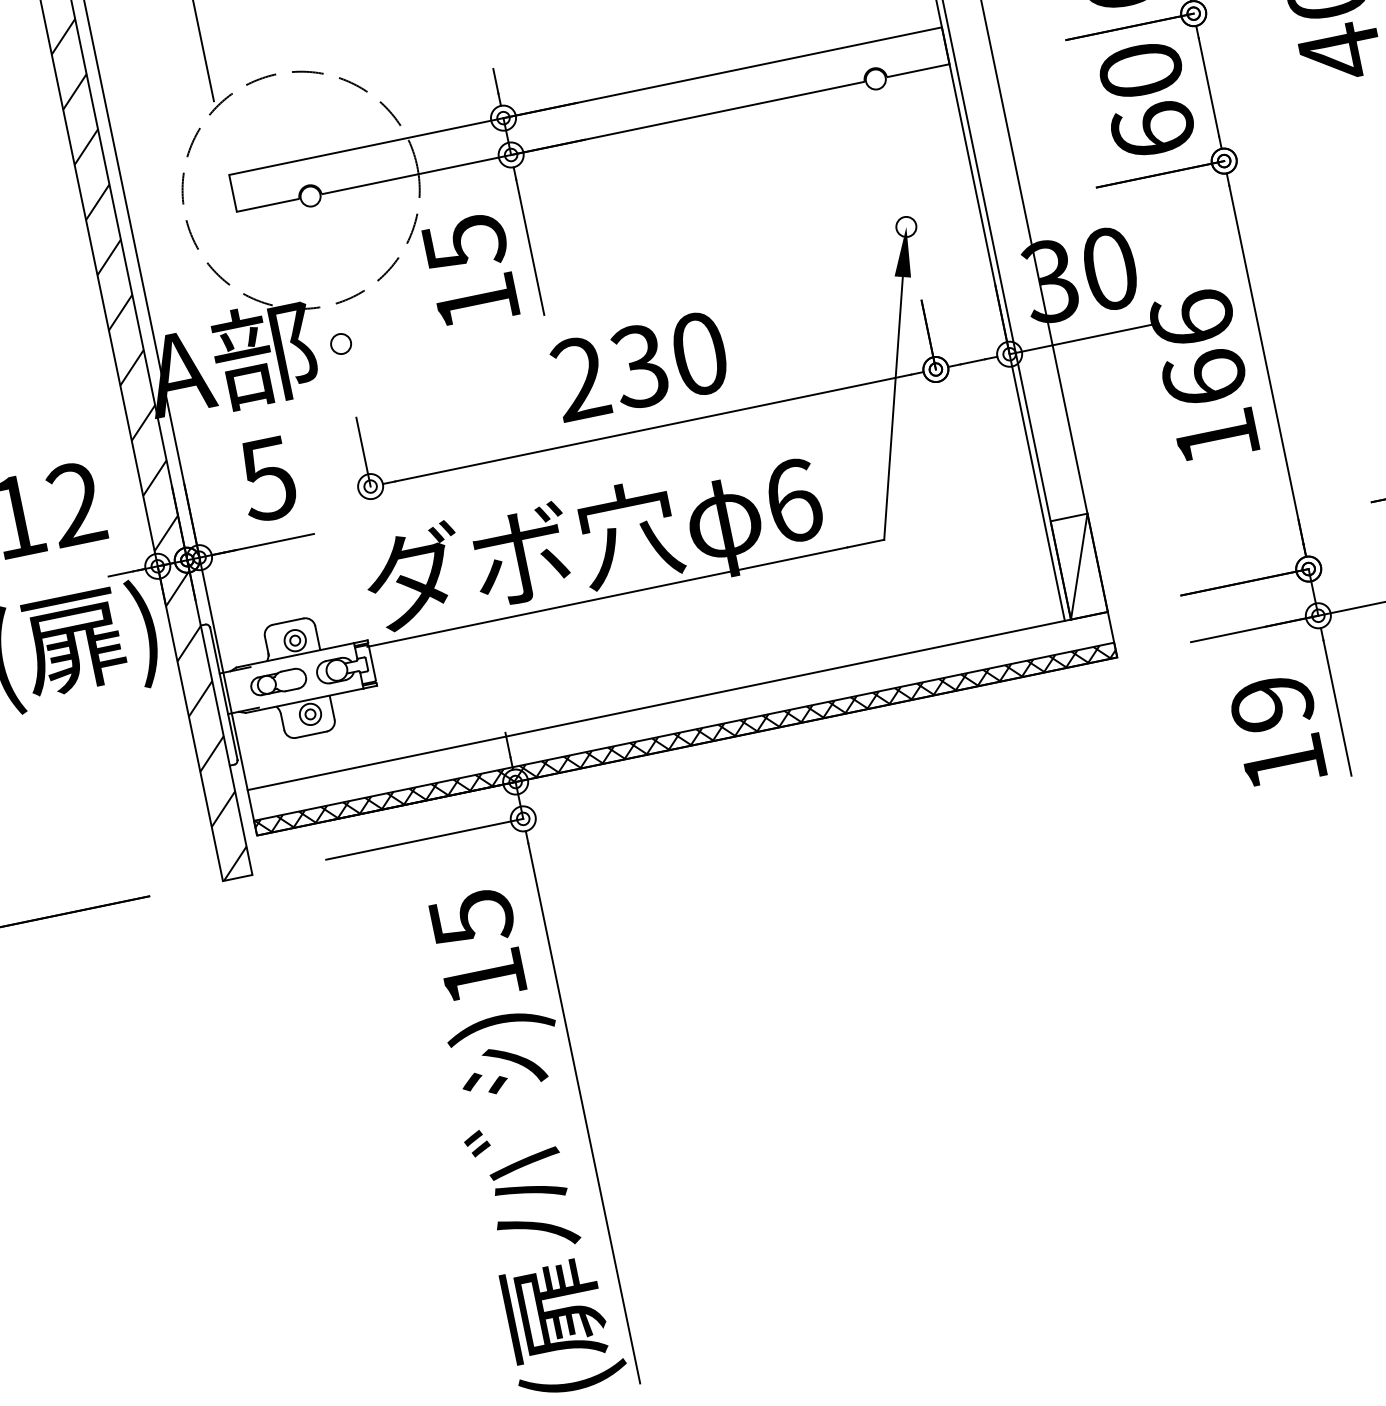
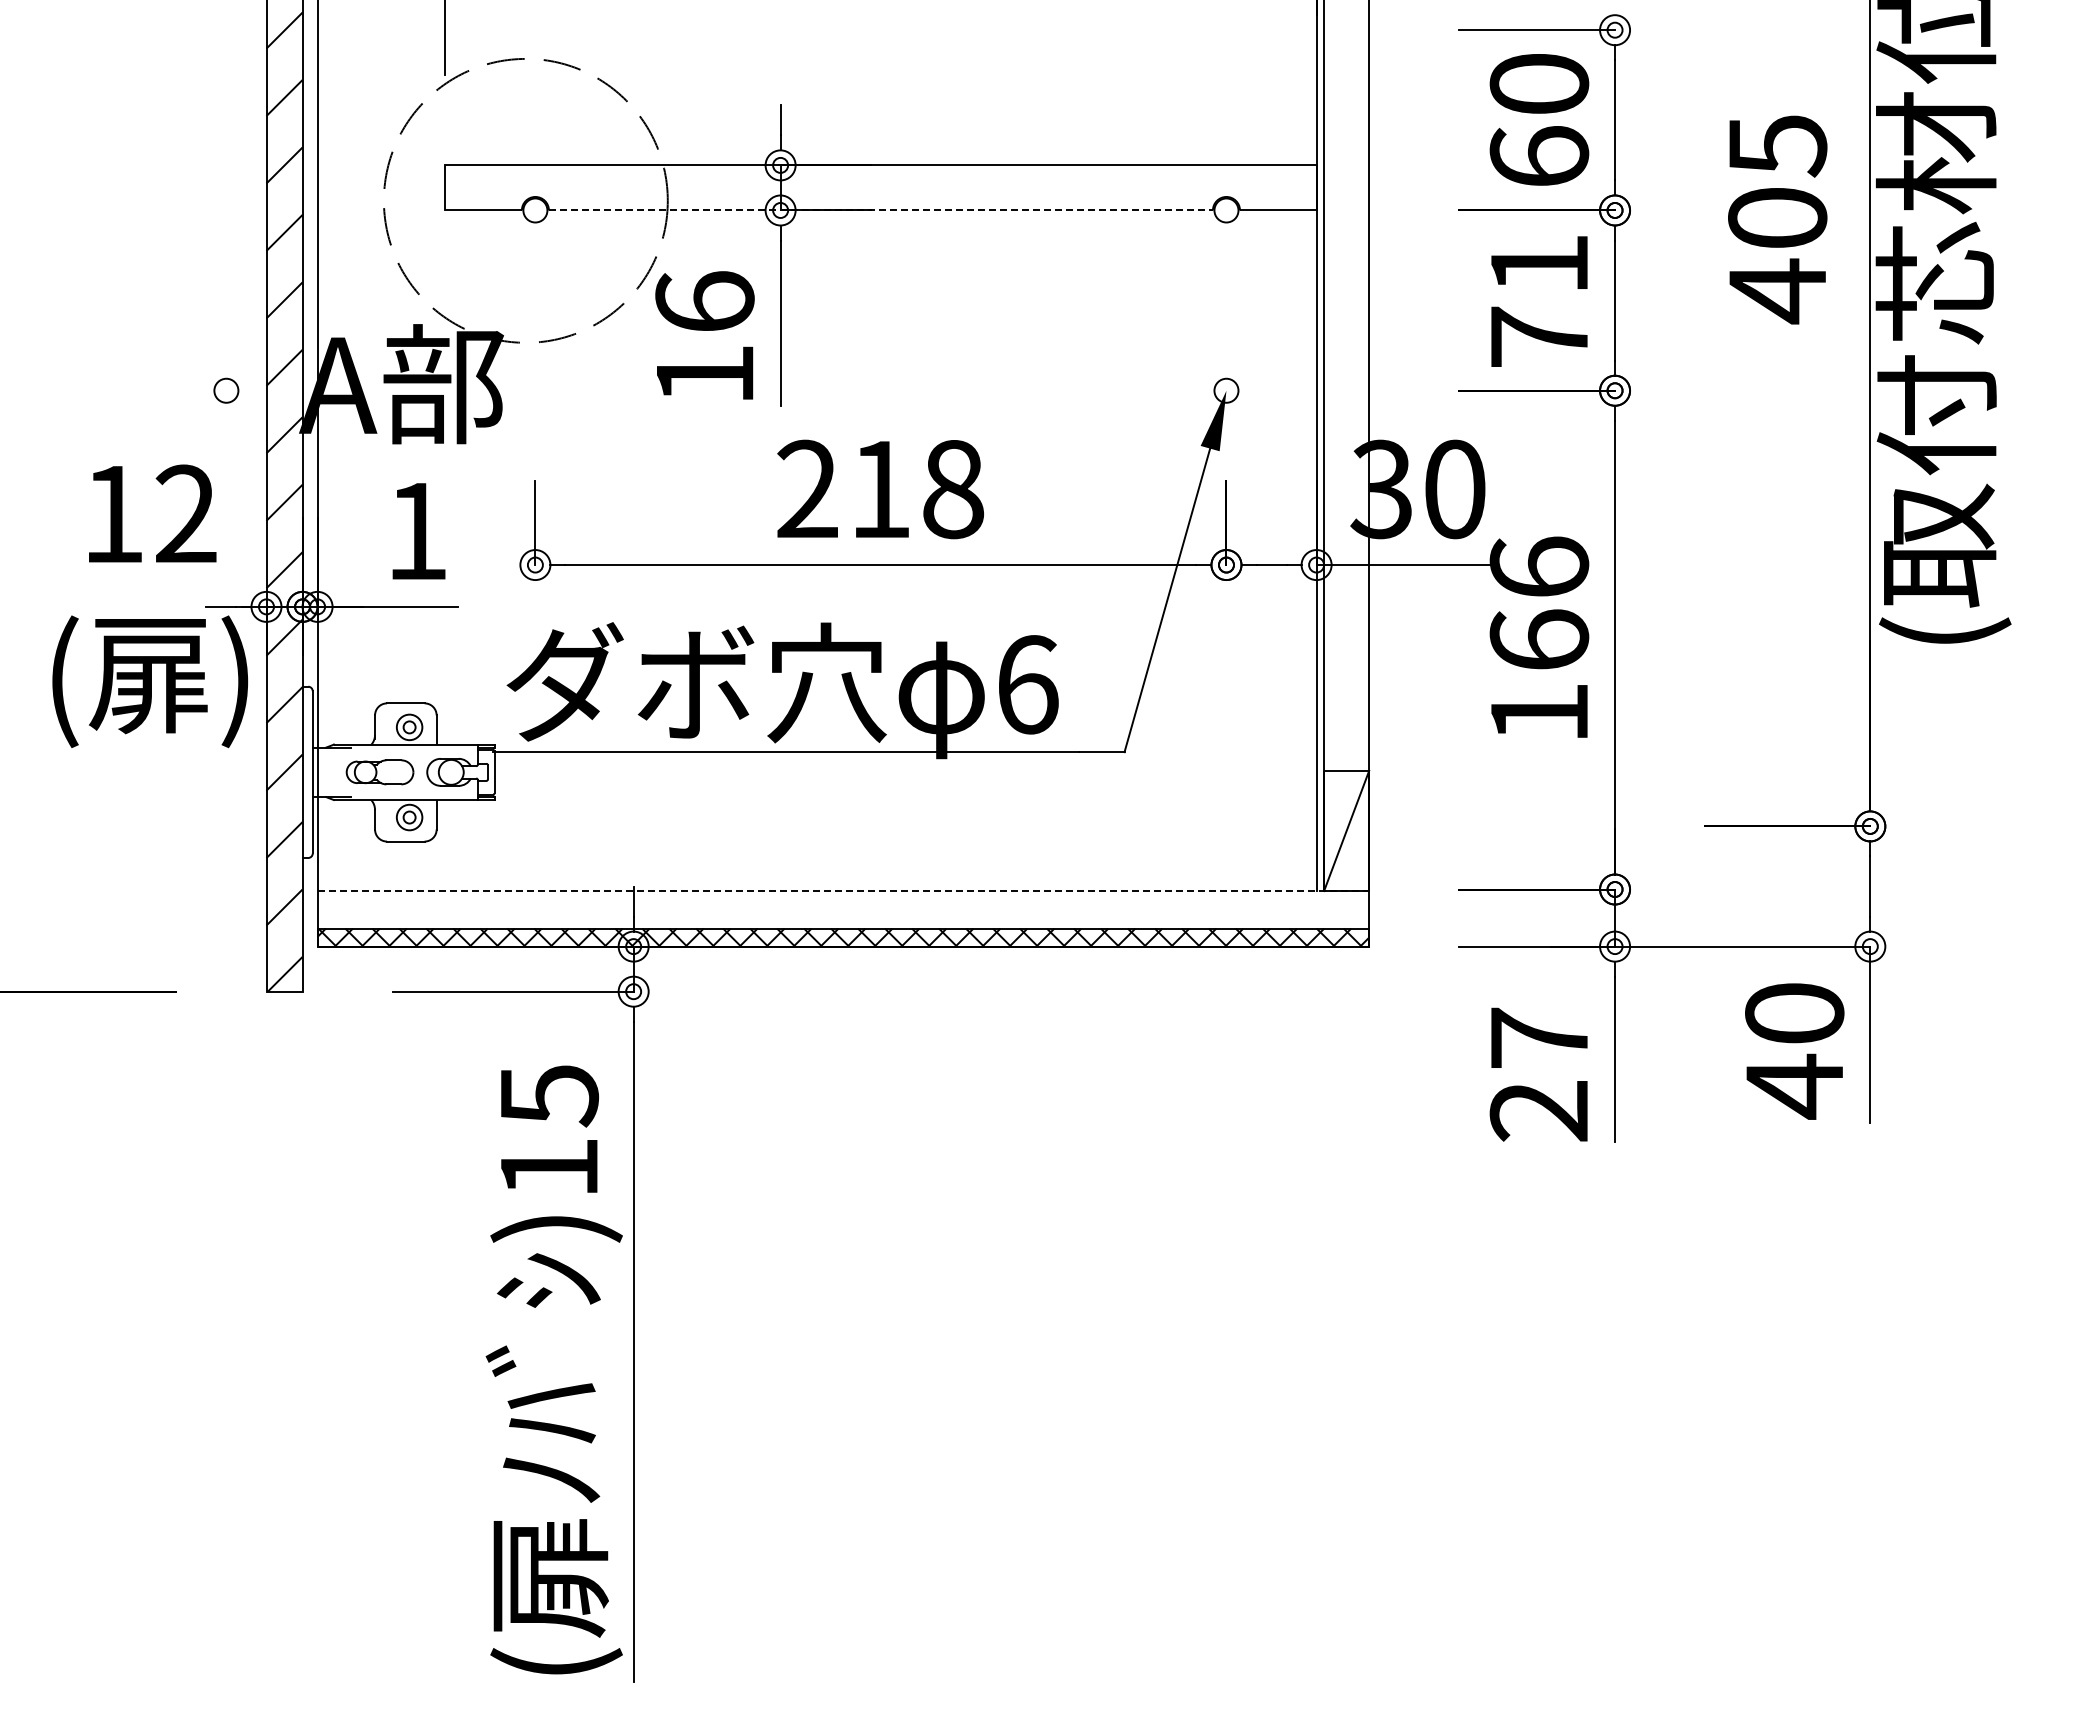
text: (1147, 100) -> (1539, 300), 60 -> 71
line: (593, 137) -> (881, 210), solid -> dashed
text: (464, 243) -> (704, 302), 15 -> 16
circle: (341, 343) -> (226, 390), moved
text: (669, 360) -> (916, 489), 230 -> 218
text: (266, 479) -> (415, 531), 5 -> 1
line: (677, 701) -> (843, 891), solid -> dashed
text: (1278, 733) -> (1539, 1074), 19 -> 27

